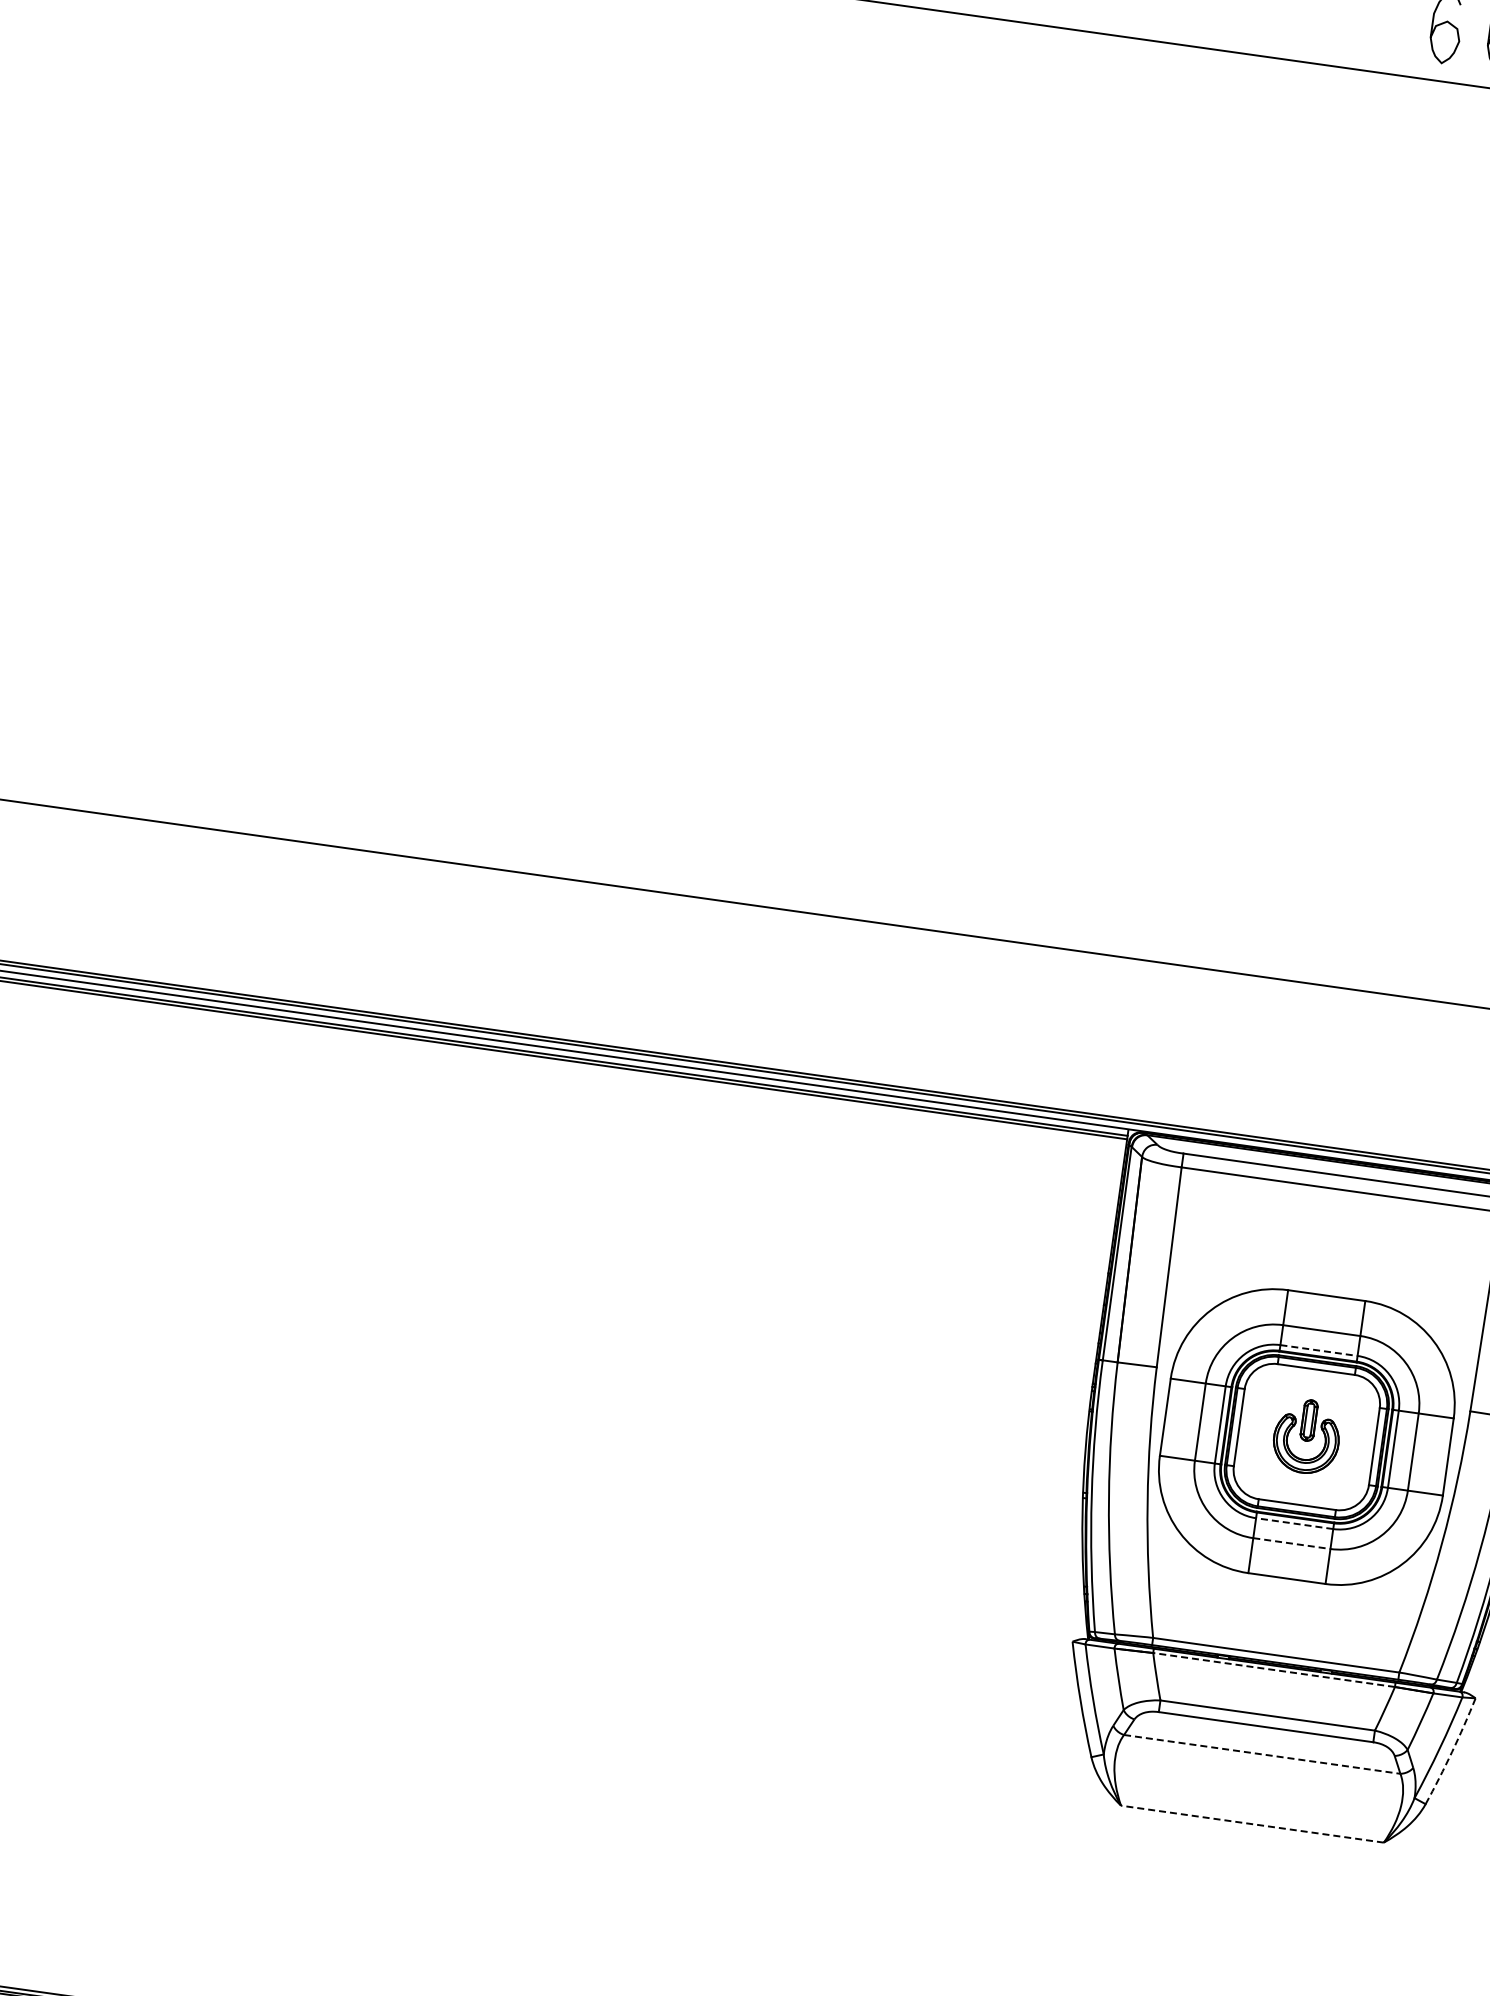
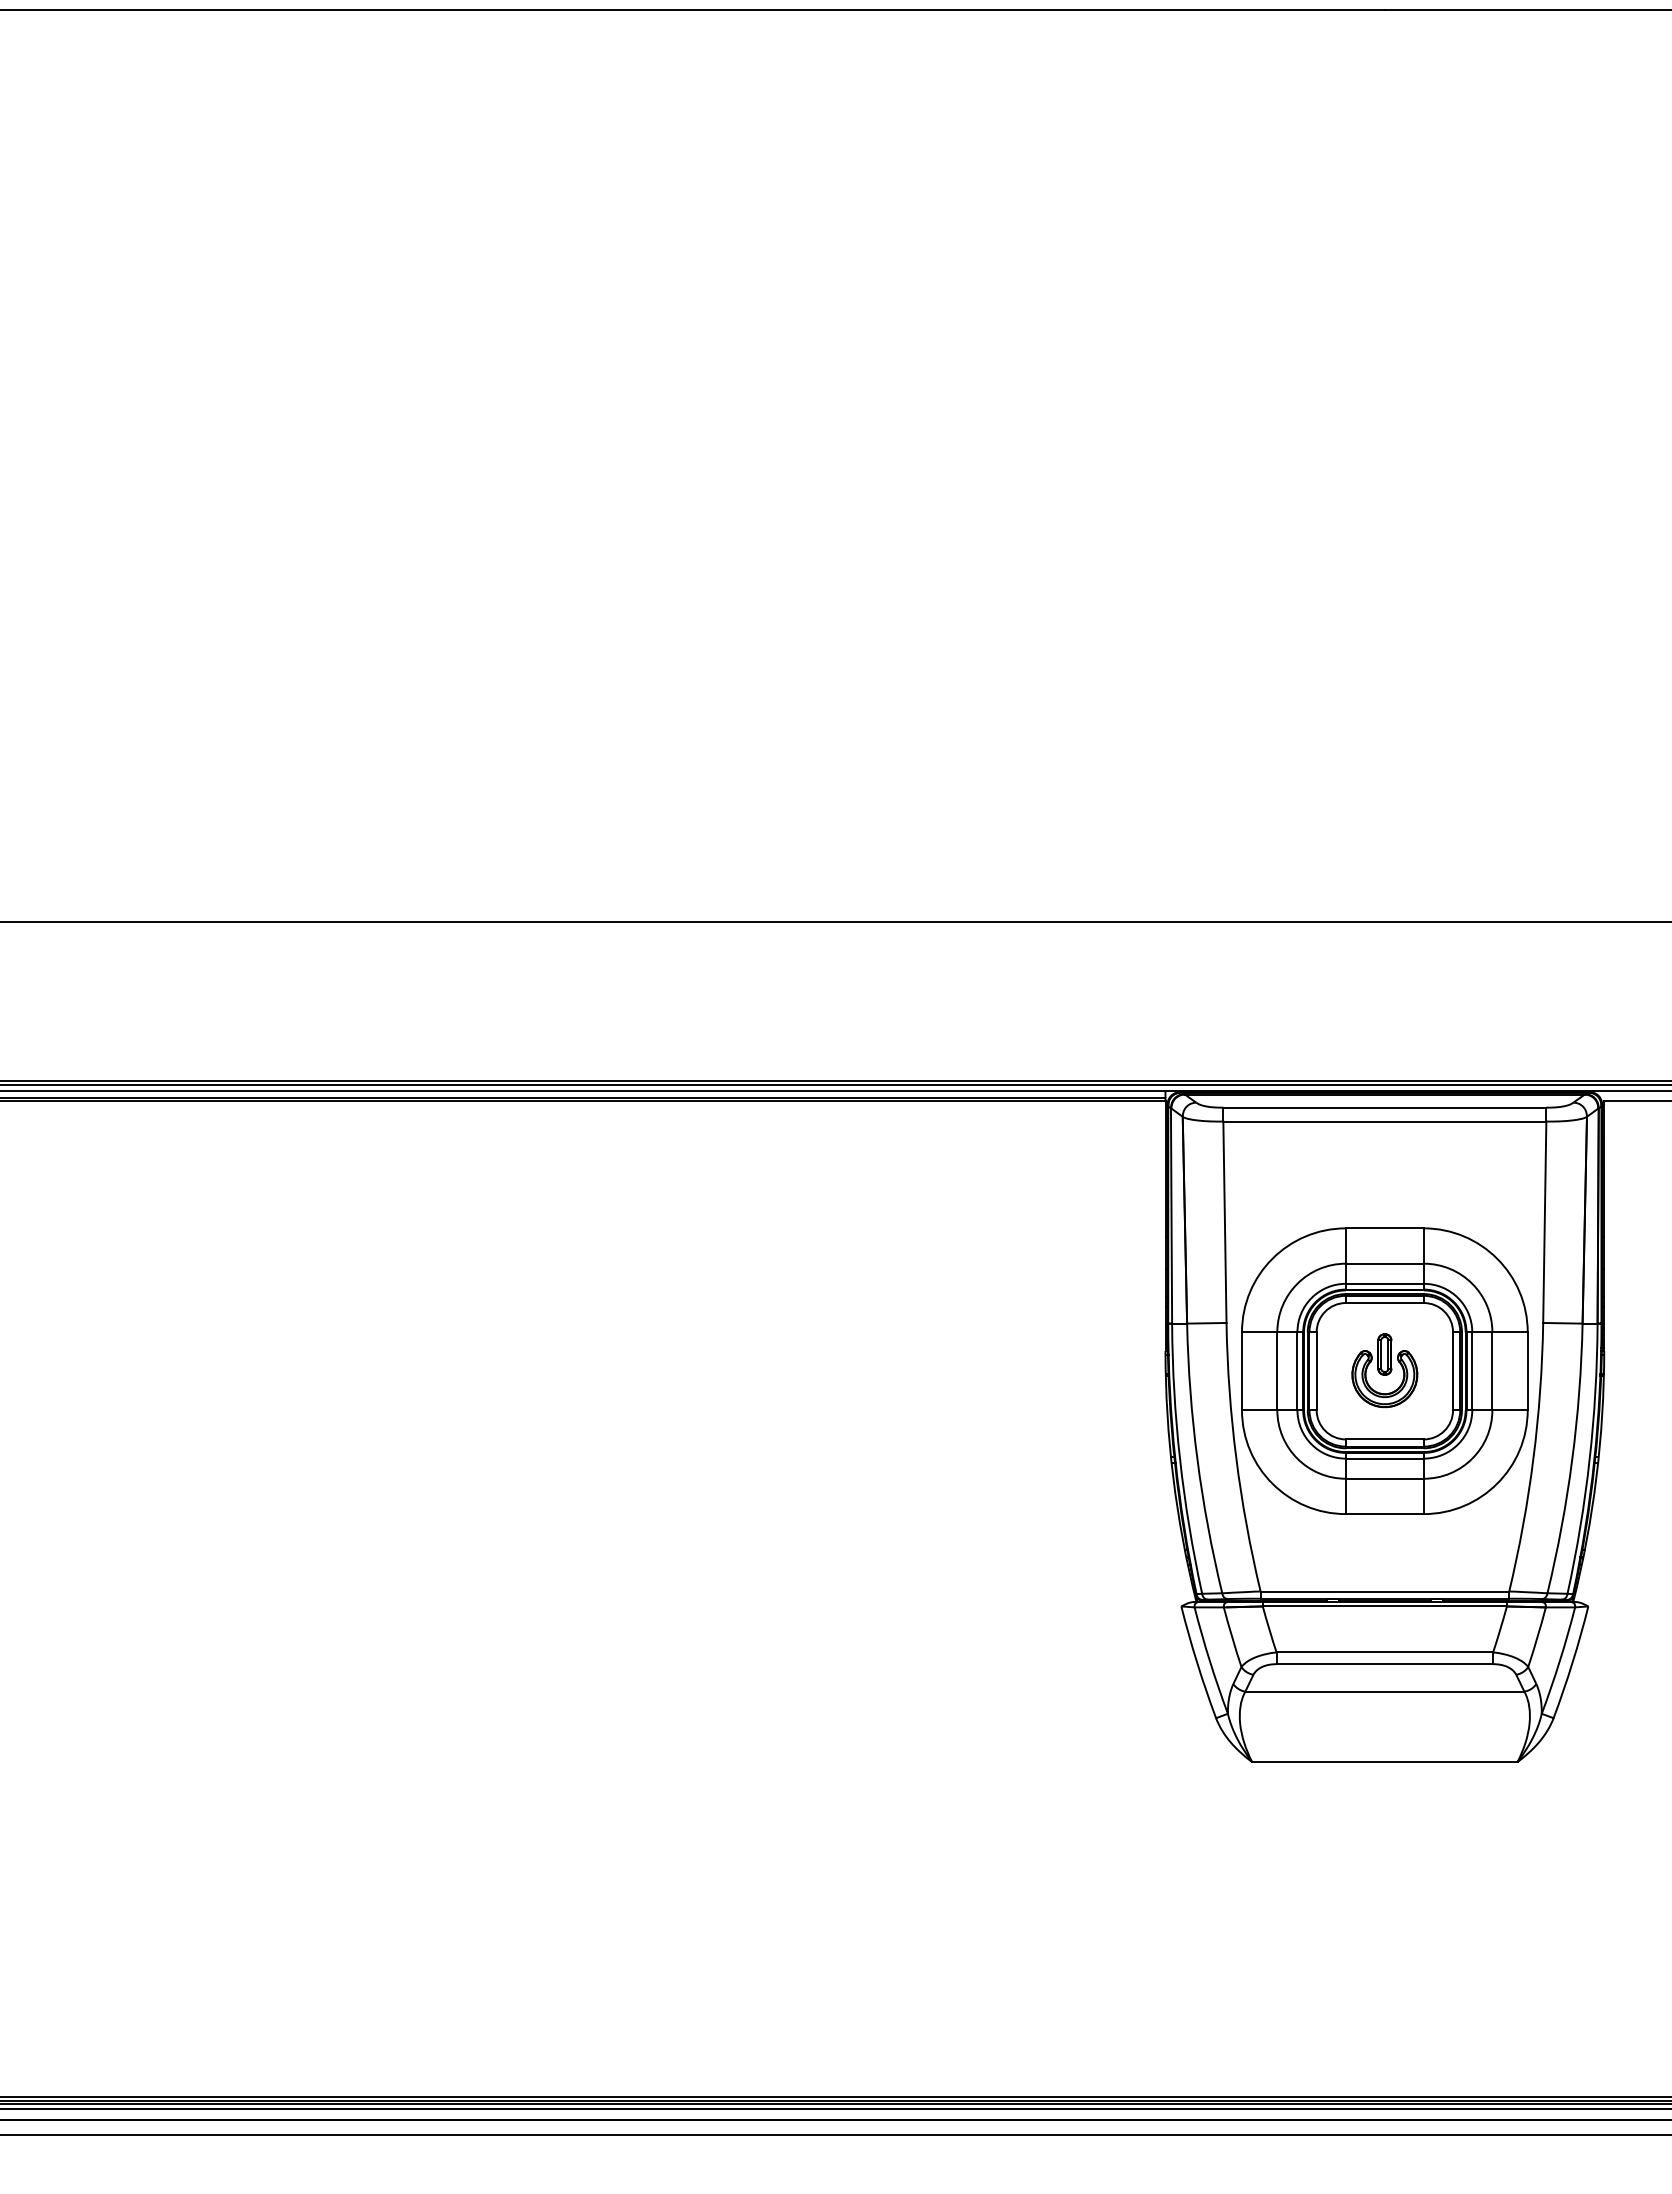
line: (1318, 1350) -> (1384, 1283), dashed -> solid
line: (1294, 1523) -> (1384, 1458), dashed -> solid
line: (1291, 1543) -> (1384, 1478), dashed -> solid
line: (1273, 1670) -> (1384, 1606), dashed -> solid
arc: (1452, 1751) -> (1572, 1662), dashed -> solid
line: (1261, 1754) -> (1384, 1691), dashed -> solid
line: (1252, 1824) -> (1384, 1762), dashed -> solid

